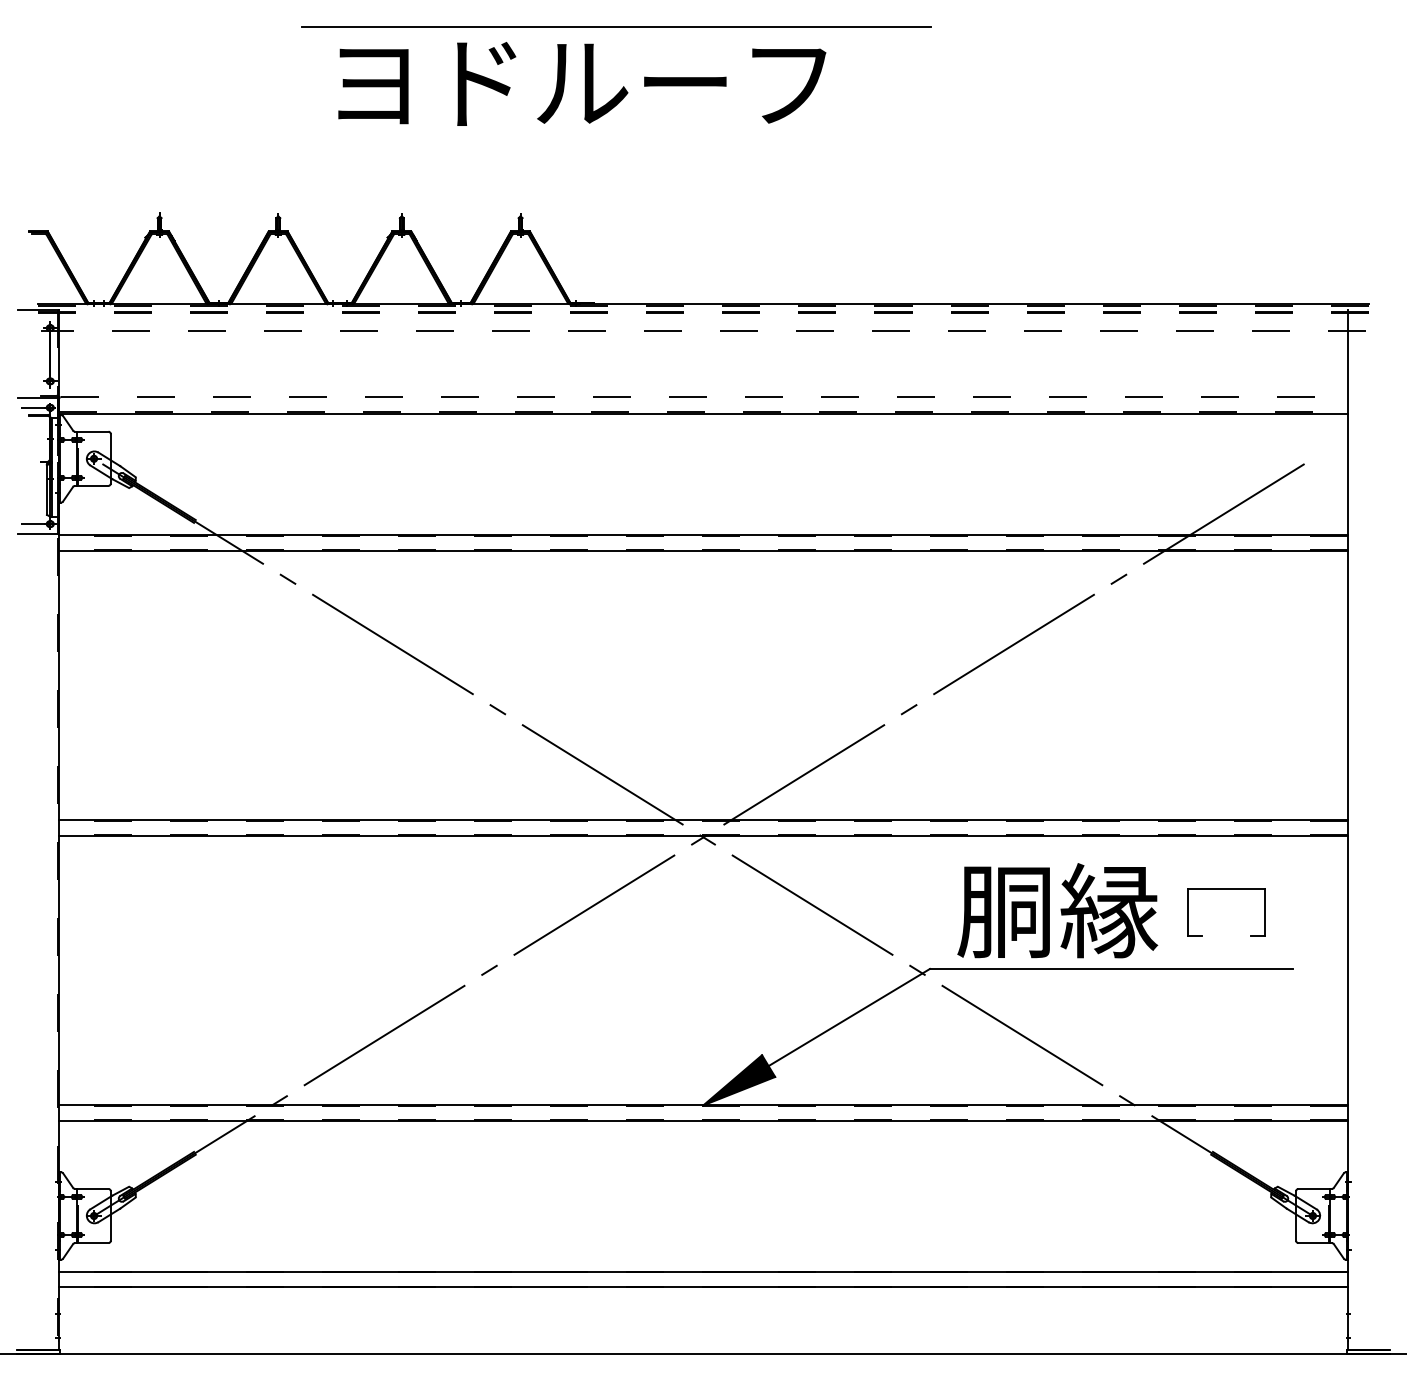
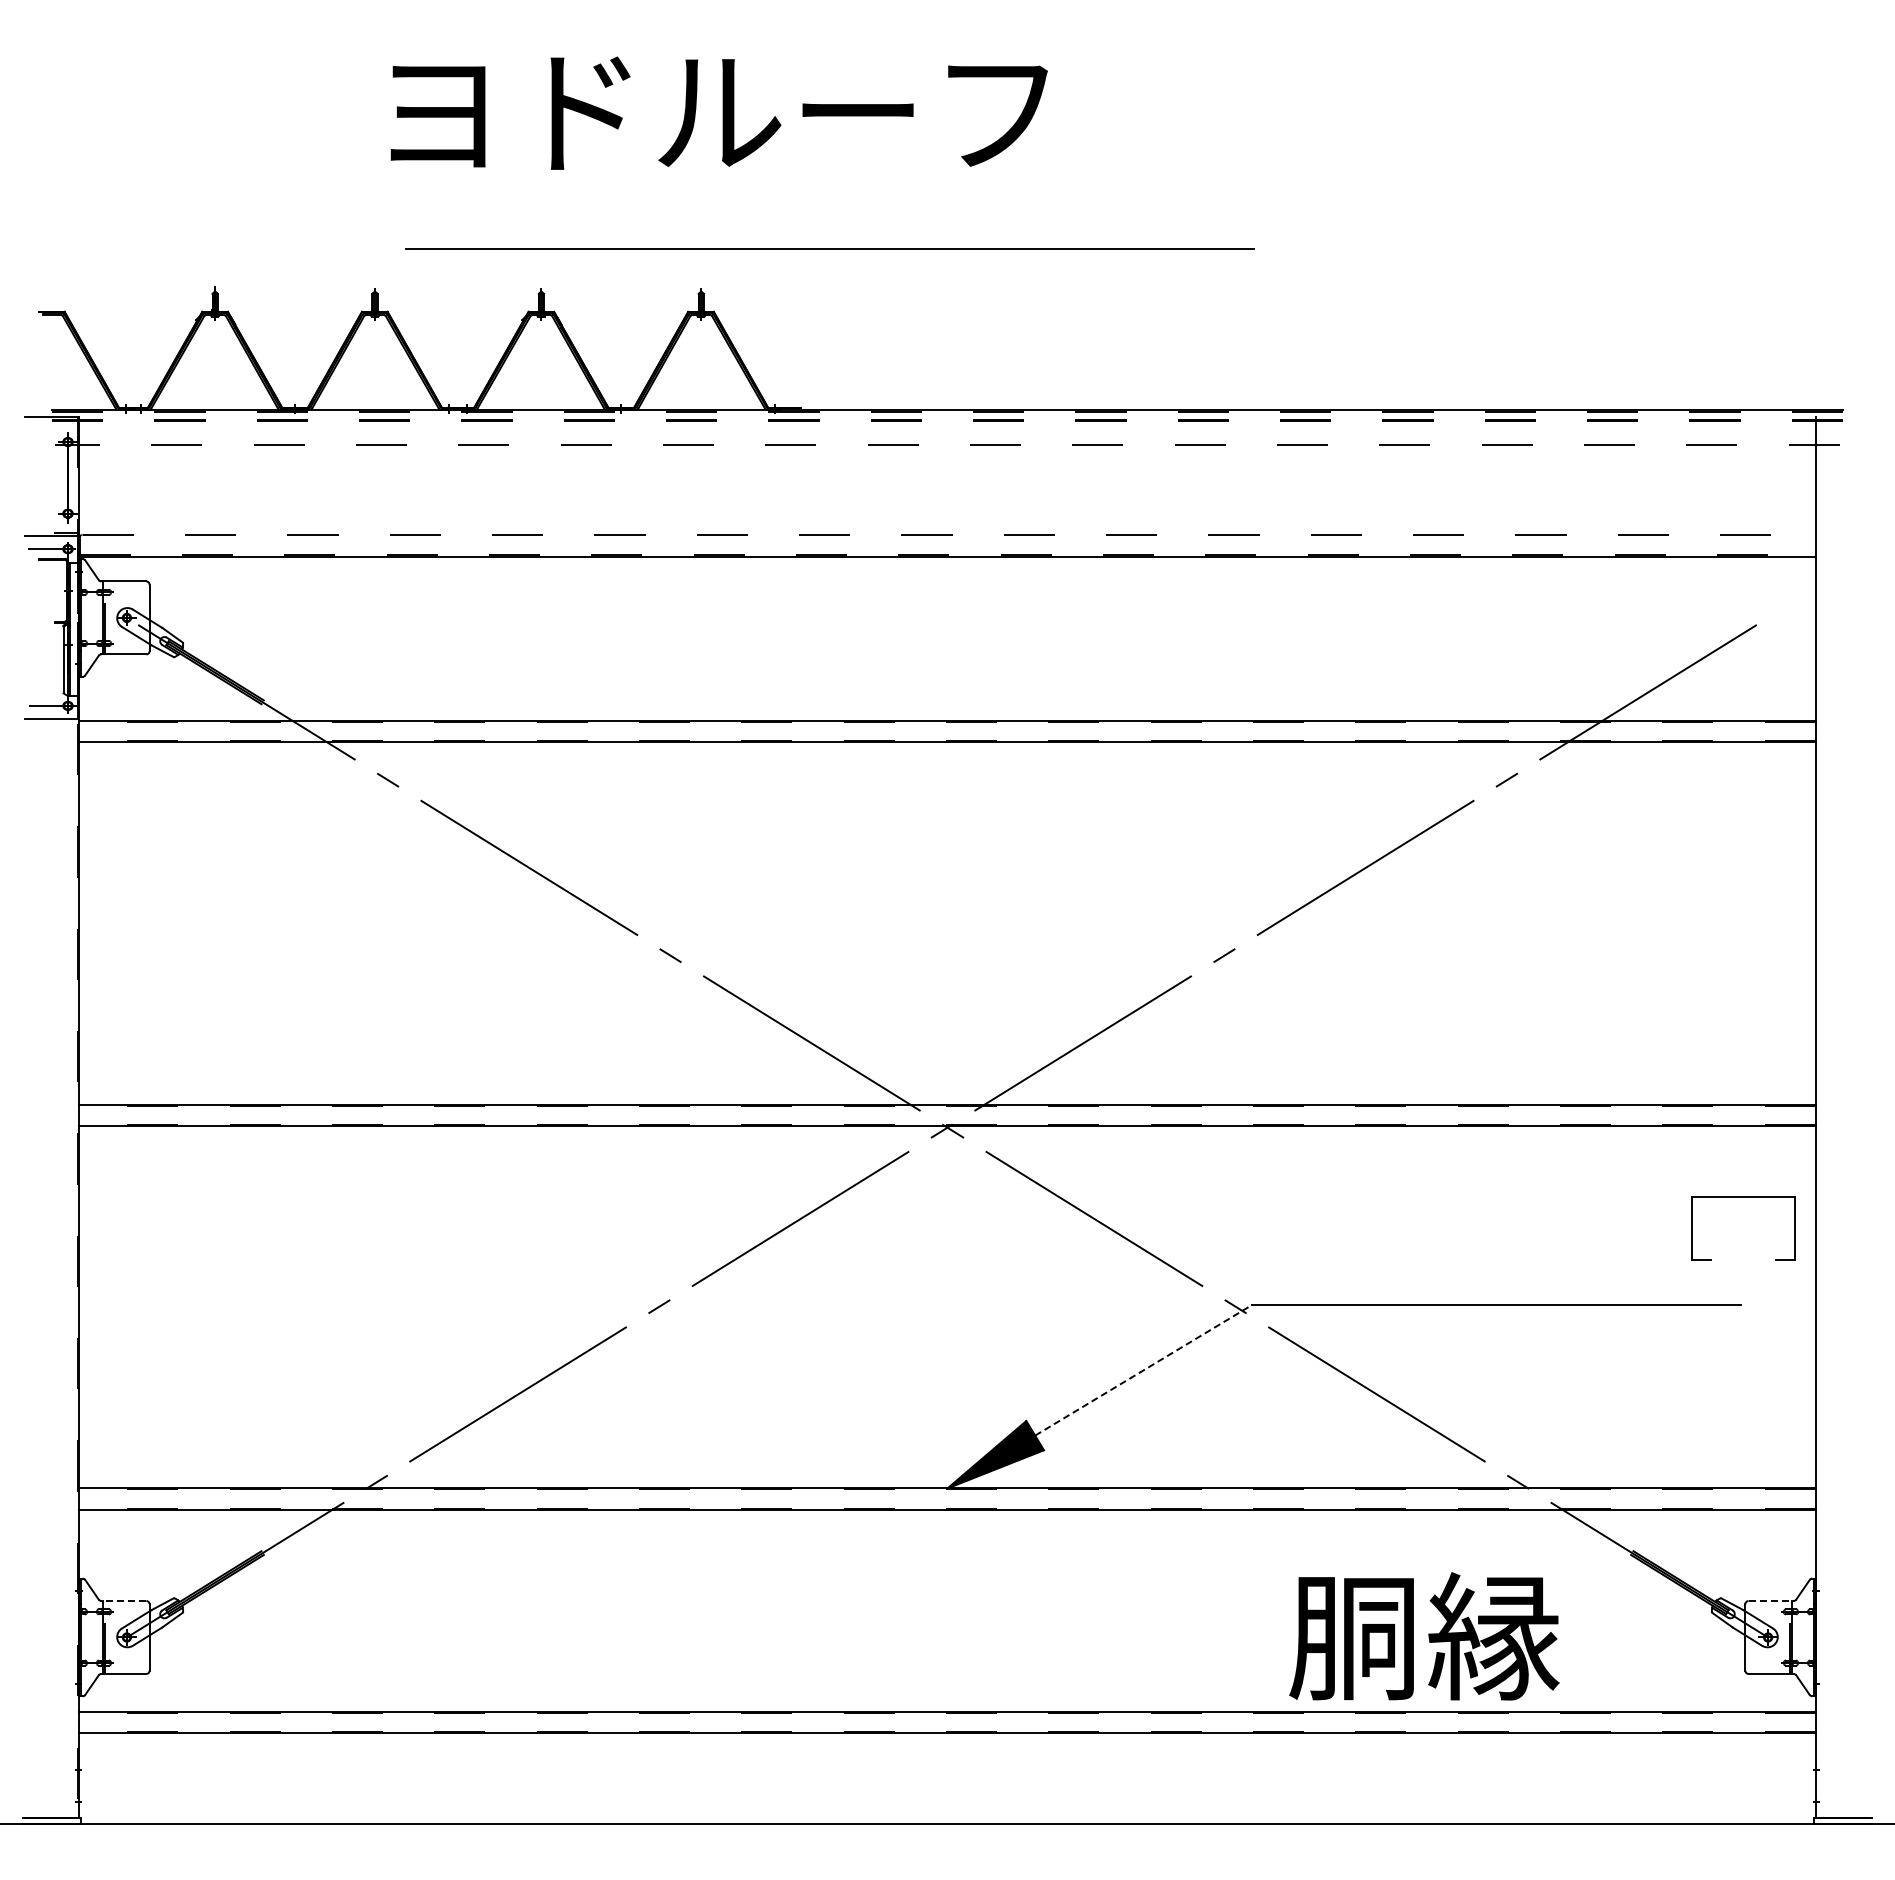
line: (615, 26) -> (829, 248), moved
text: (581, 83) -> (718, 112), moved
part: (1226, 889) -> (1743, 1197), moved
text: (1057, 910) -> (1424, 1636), moved
line: (849, 1017) -> (1143, 1370), solid -> dashed
line: (91, 1189) -> (123, 1601), solid -> dashed
line: (1315, 1189) -> (1771, 1601), solid -> dashed

